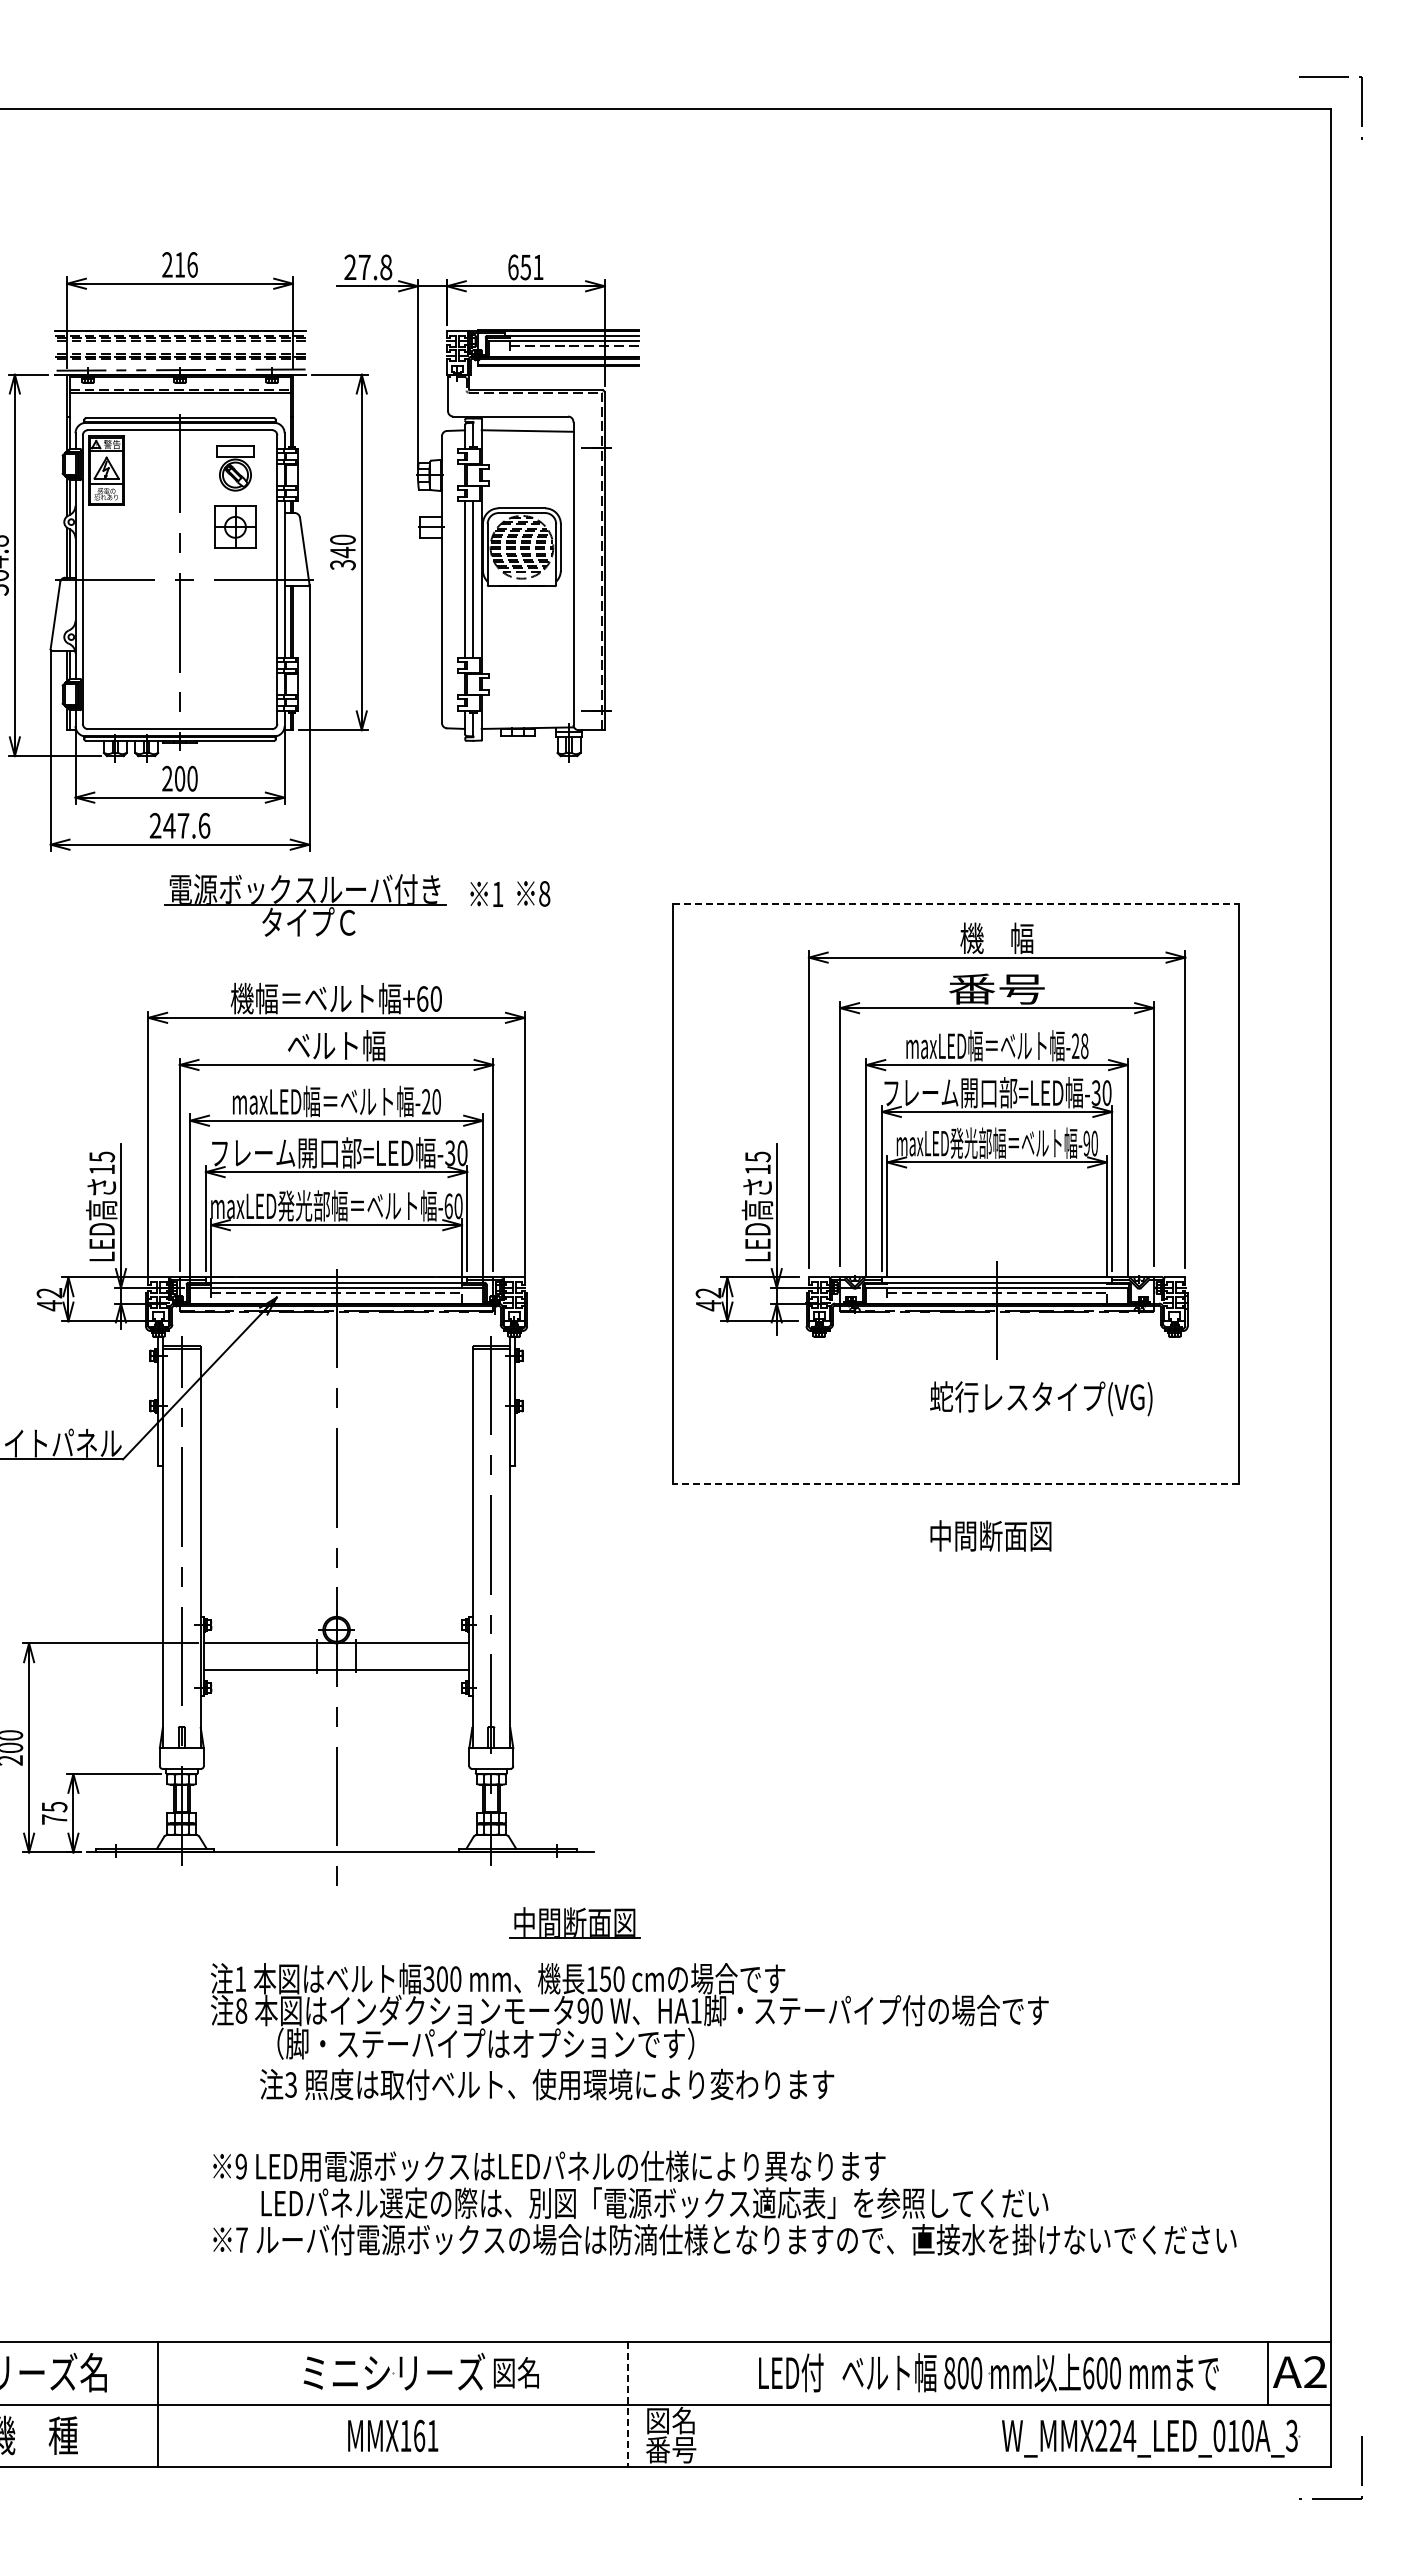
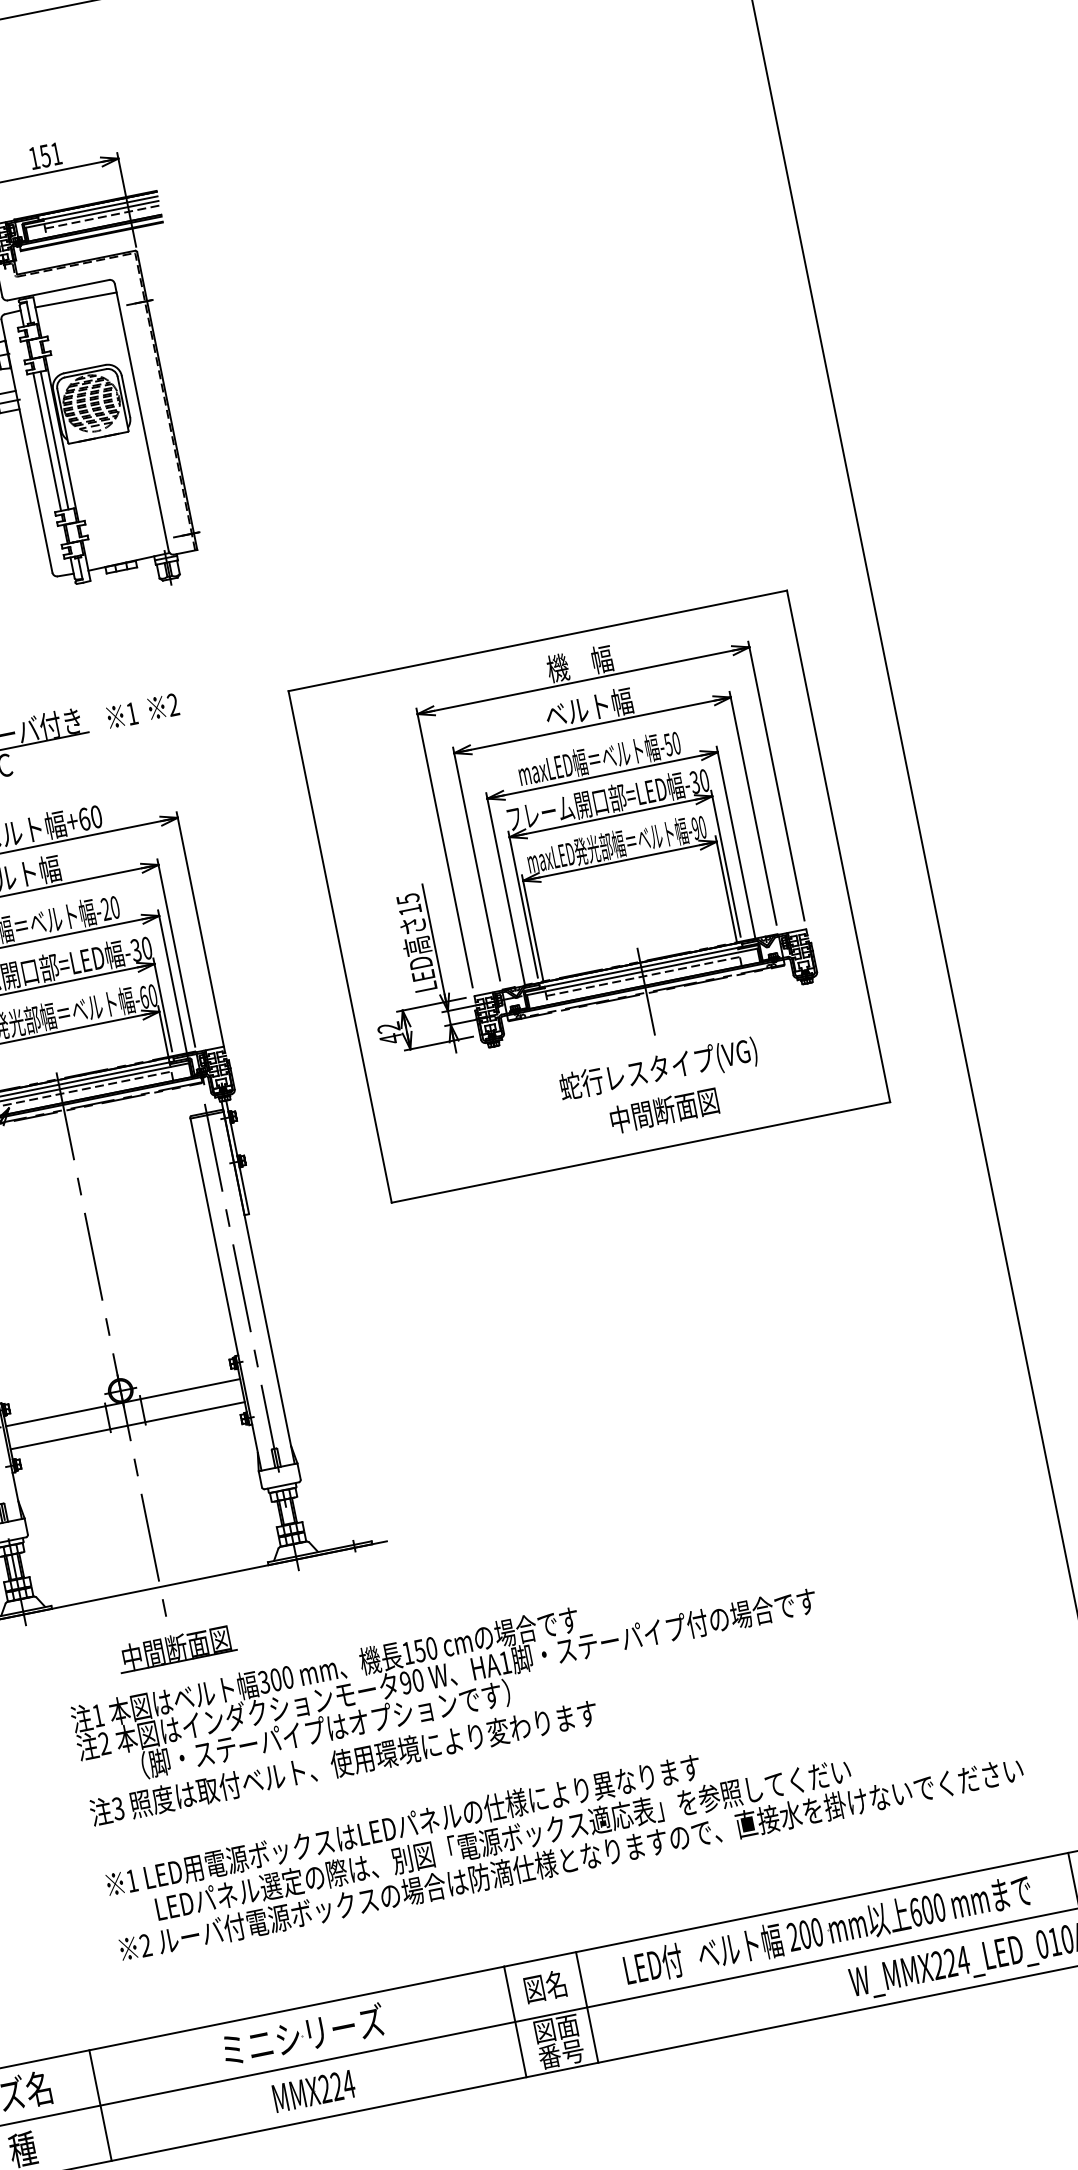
text: (513, 267) -> (34, 158), 651 -> 151
text: (544, 893) -> (173, 704), 8 -> 2
line: (956, 904) -> (538, 641), dashed -> solid
text: (997, 988) -> (589, 707), 番号 -> ベルト幅
text: (1079, 1046) -> (671, 744), -28 -> -50
text: (1041, 1398) -> (658, 1070), moved
line: (956, 1484) -> (641, 1152), dashed -> solid
text: (990, 1535) -> (664, 1110), moved
part: (574, 1922) -> (176, 1648), moved
text: (241, 2010) -> (104, 1743), 8 -> 2
text: (547, 2084) -> (344, 1762), moved
text: (240, 2166) -> (131, 1880), 9 -> 1
text: (241, 2239) -> (145, 1945), 7 -> 2
text: (516, 2372) -> (545, 1986), moved
text: (949, 2373) -> (793, 1937), 800 -> 200
line: (627, 2404) -> (514, 2021), dashed -> solid
line: (709, 2404) -> (587, 2007), added
text: (684, 2420) -> (567, 2025), 図名 -> 図面
text: (419, 2435) -> (337, 2086), MMX161 -> MMX224

